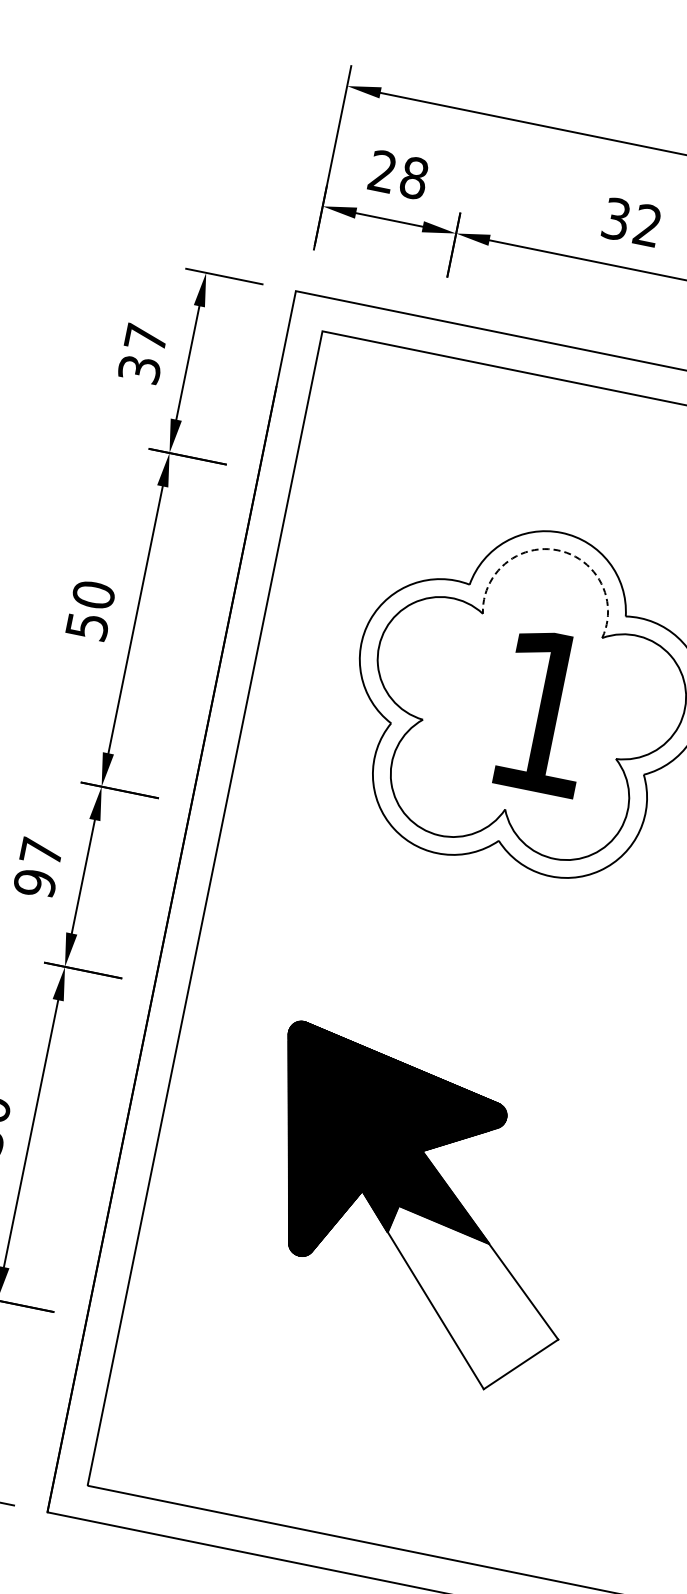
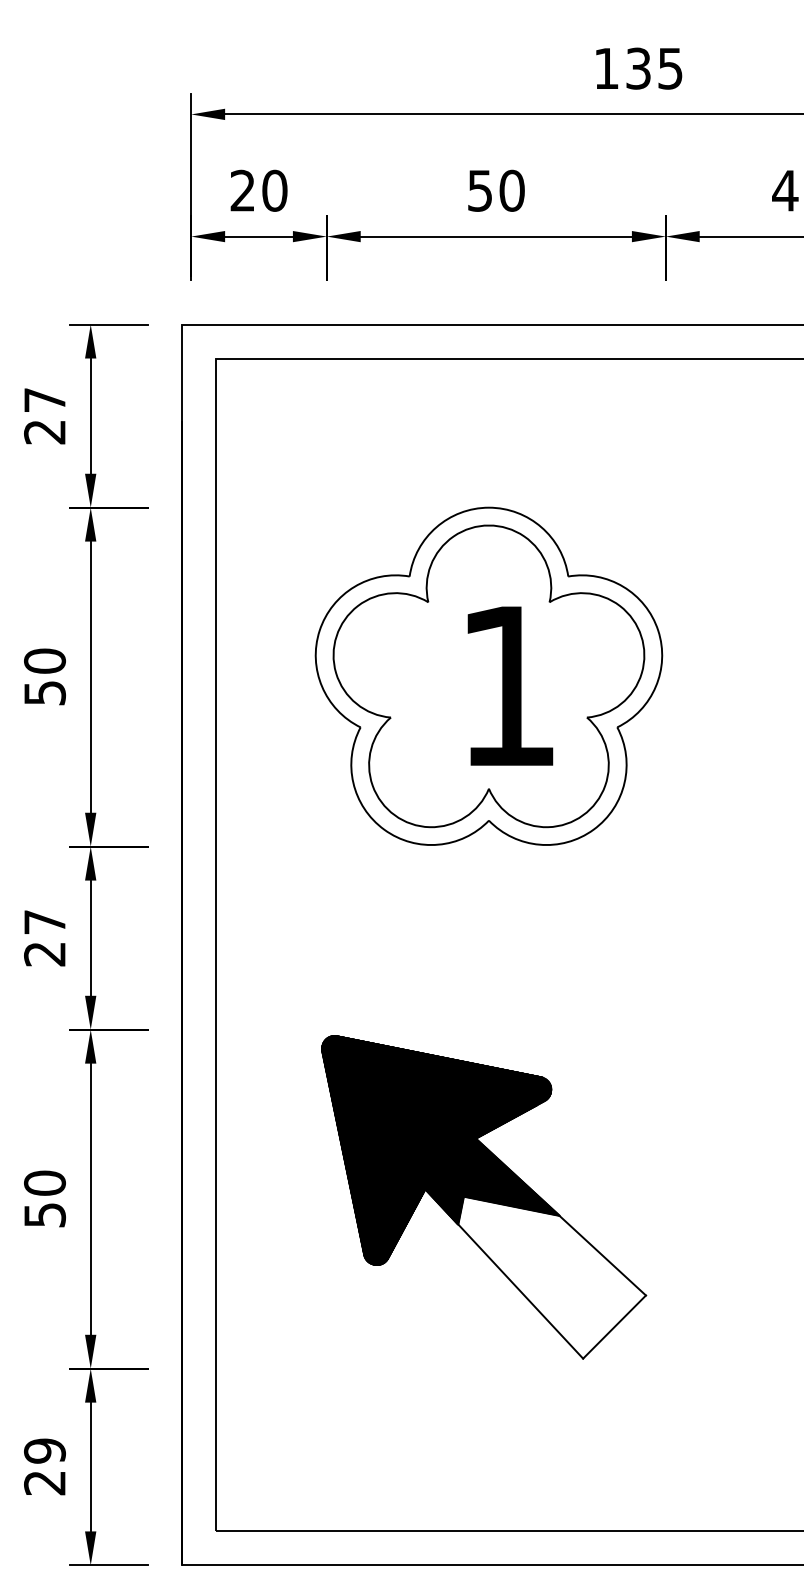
text: (413, 177) -> (274, 190), 28 -> 20
text: (632, 222) -> (496, 190), 32 -> 50
text: (139, 369) -> (44, 432), 37 -> 27
arc: (557, 550) -> (488, 525), dashed -> solid
text: (34, 882) -> (44, 953), 97 -> 27

